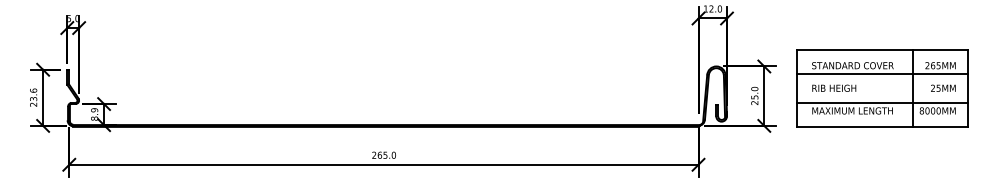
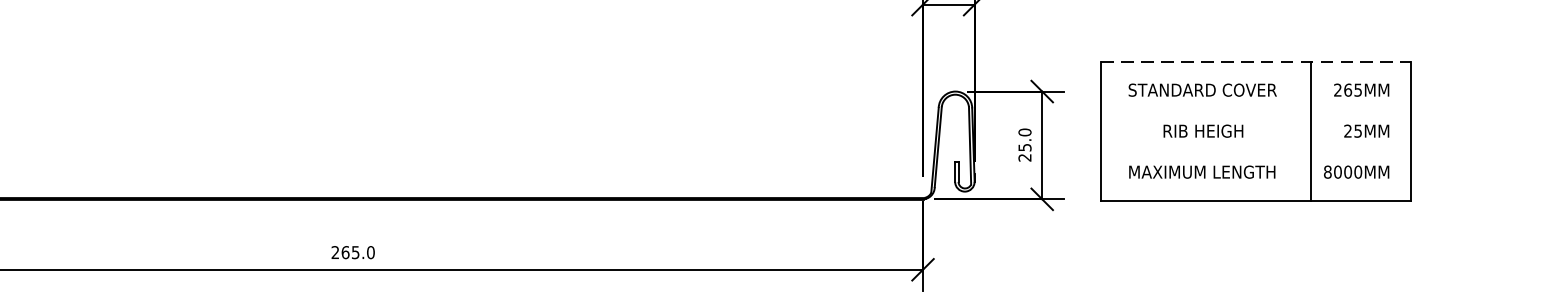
line: (882, 50) -> (1256, 62), solid -> dashed
line: (882, 73) -> (1256, 104), removed
text: (834, 87) -> (1203, 129), moved
line: (882, 103) -> (1256, 158), removed

